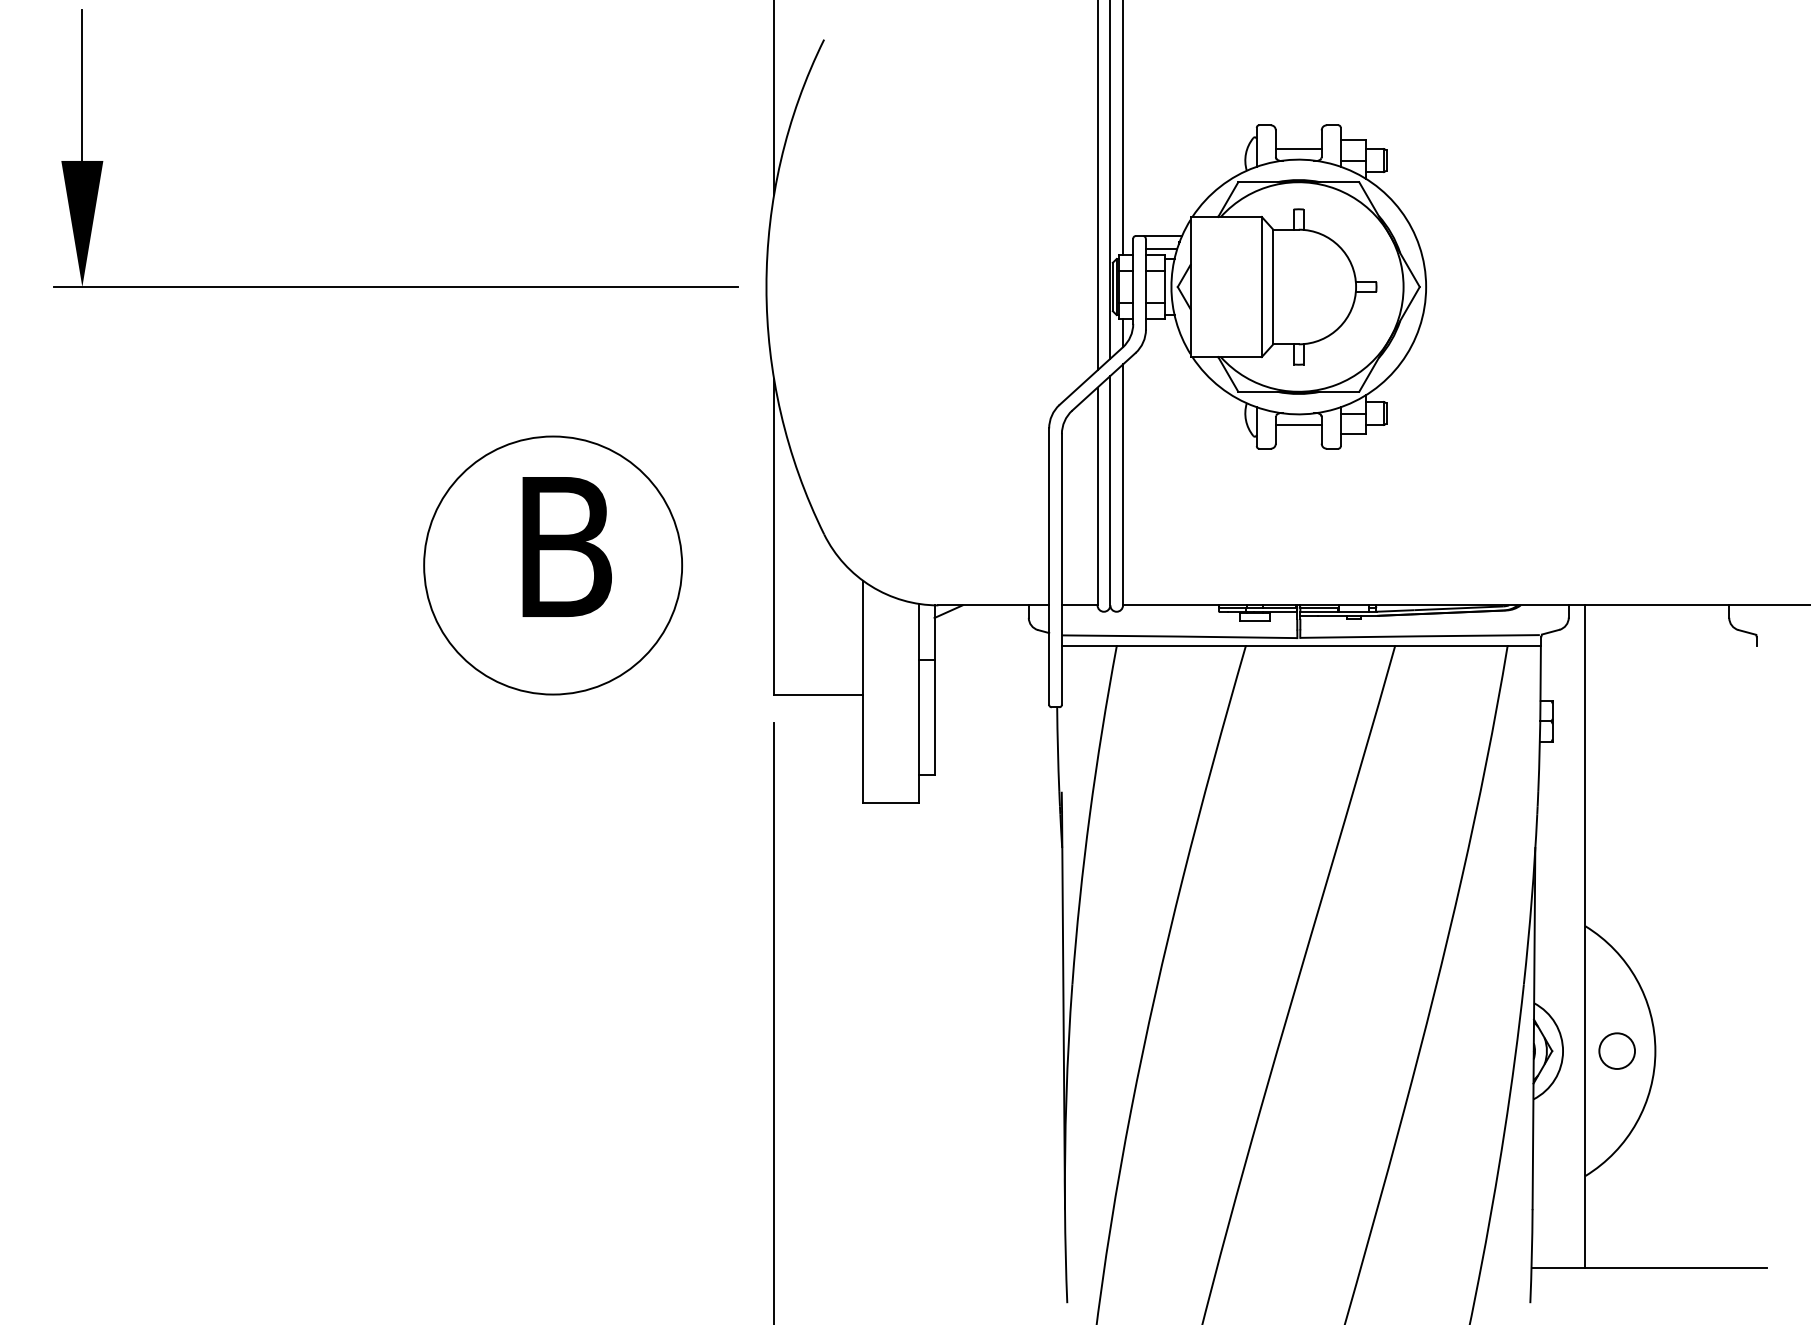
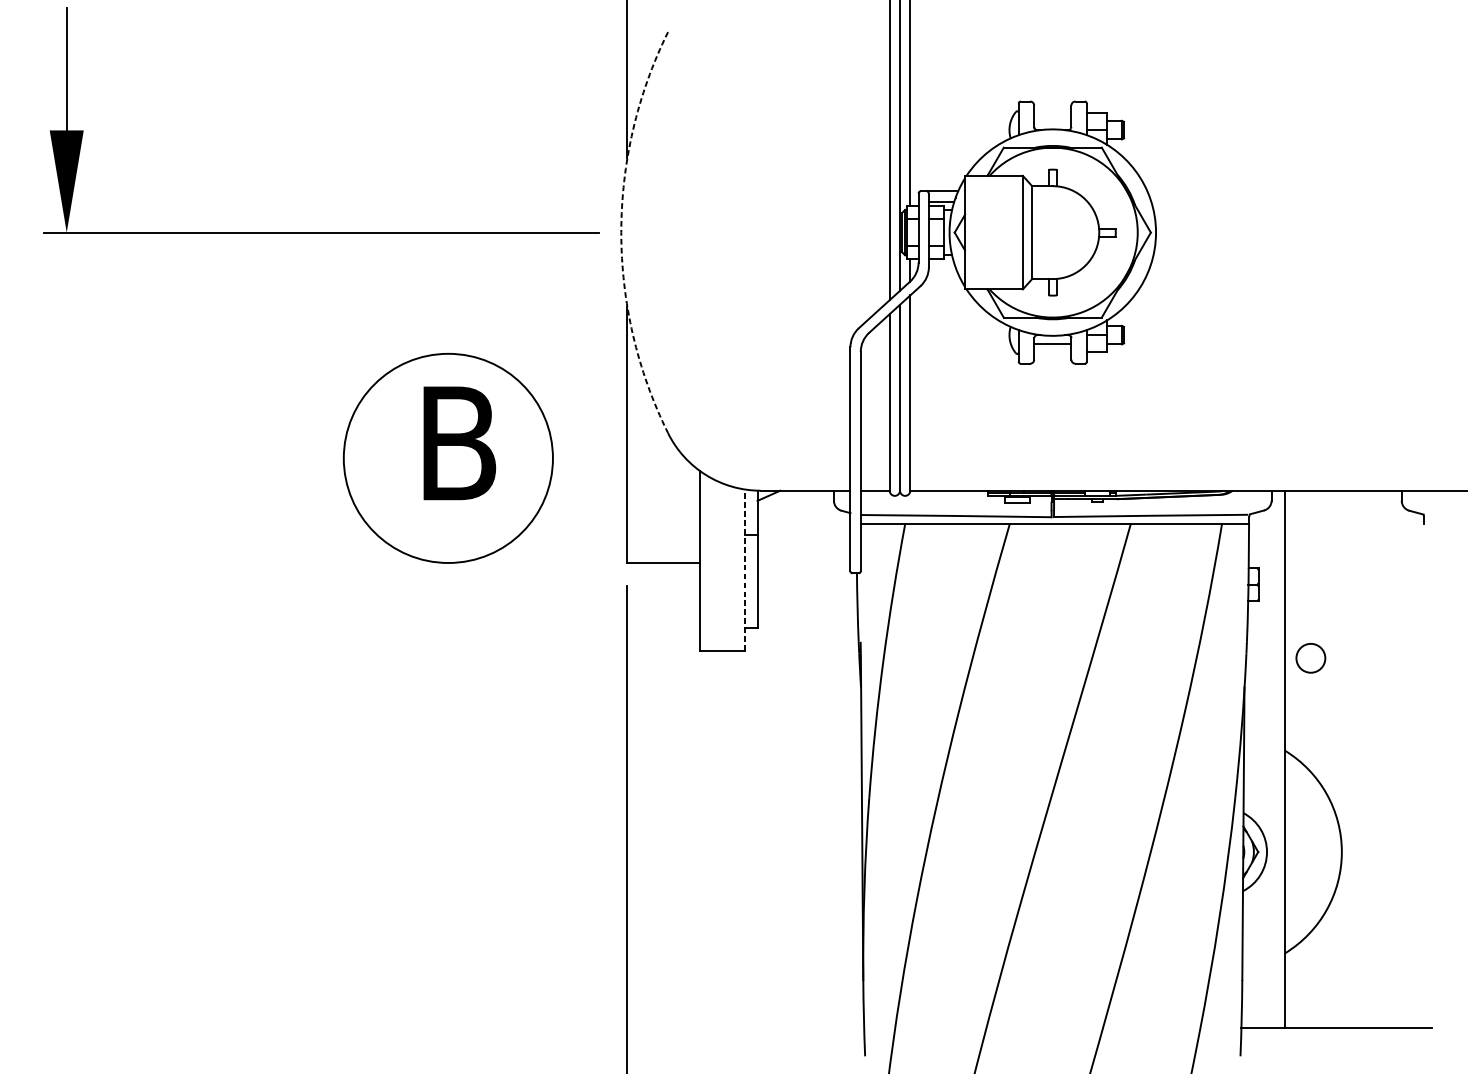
line: (1298, 149) -> (1052, 121), removed
arc: (766, 287) -> (621, 233), solid -> dashed
line: (919, 702) -> (745, 569), solid -> dashed
circle: (1616, 1050) -> (1310, 657), moved

